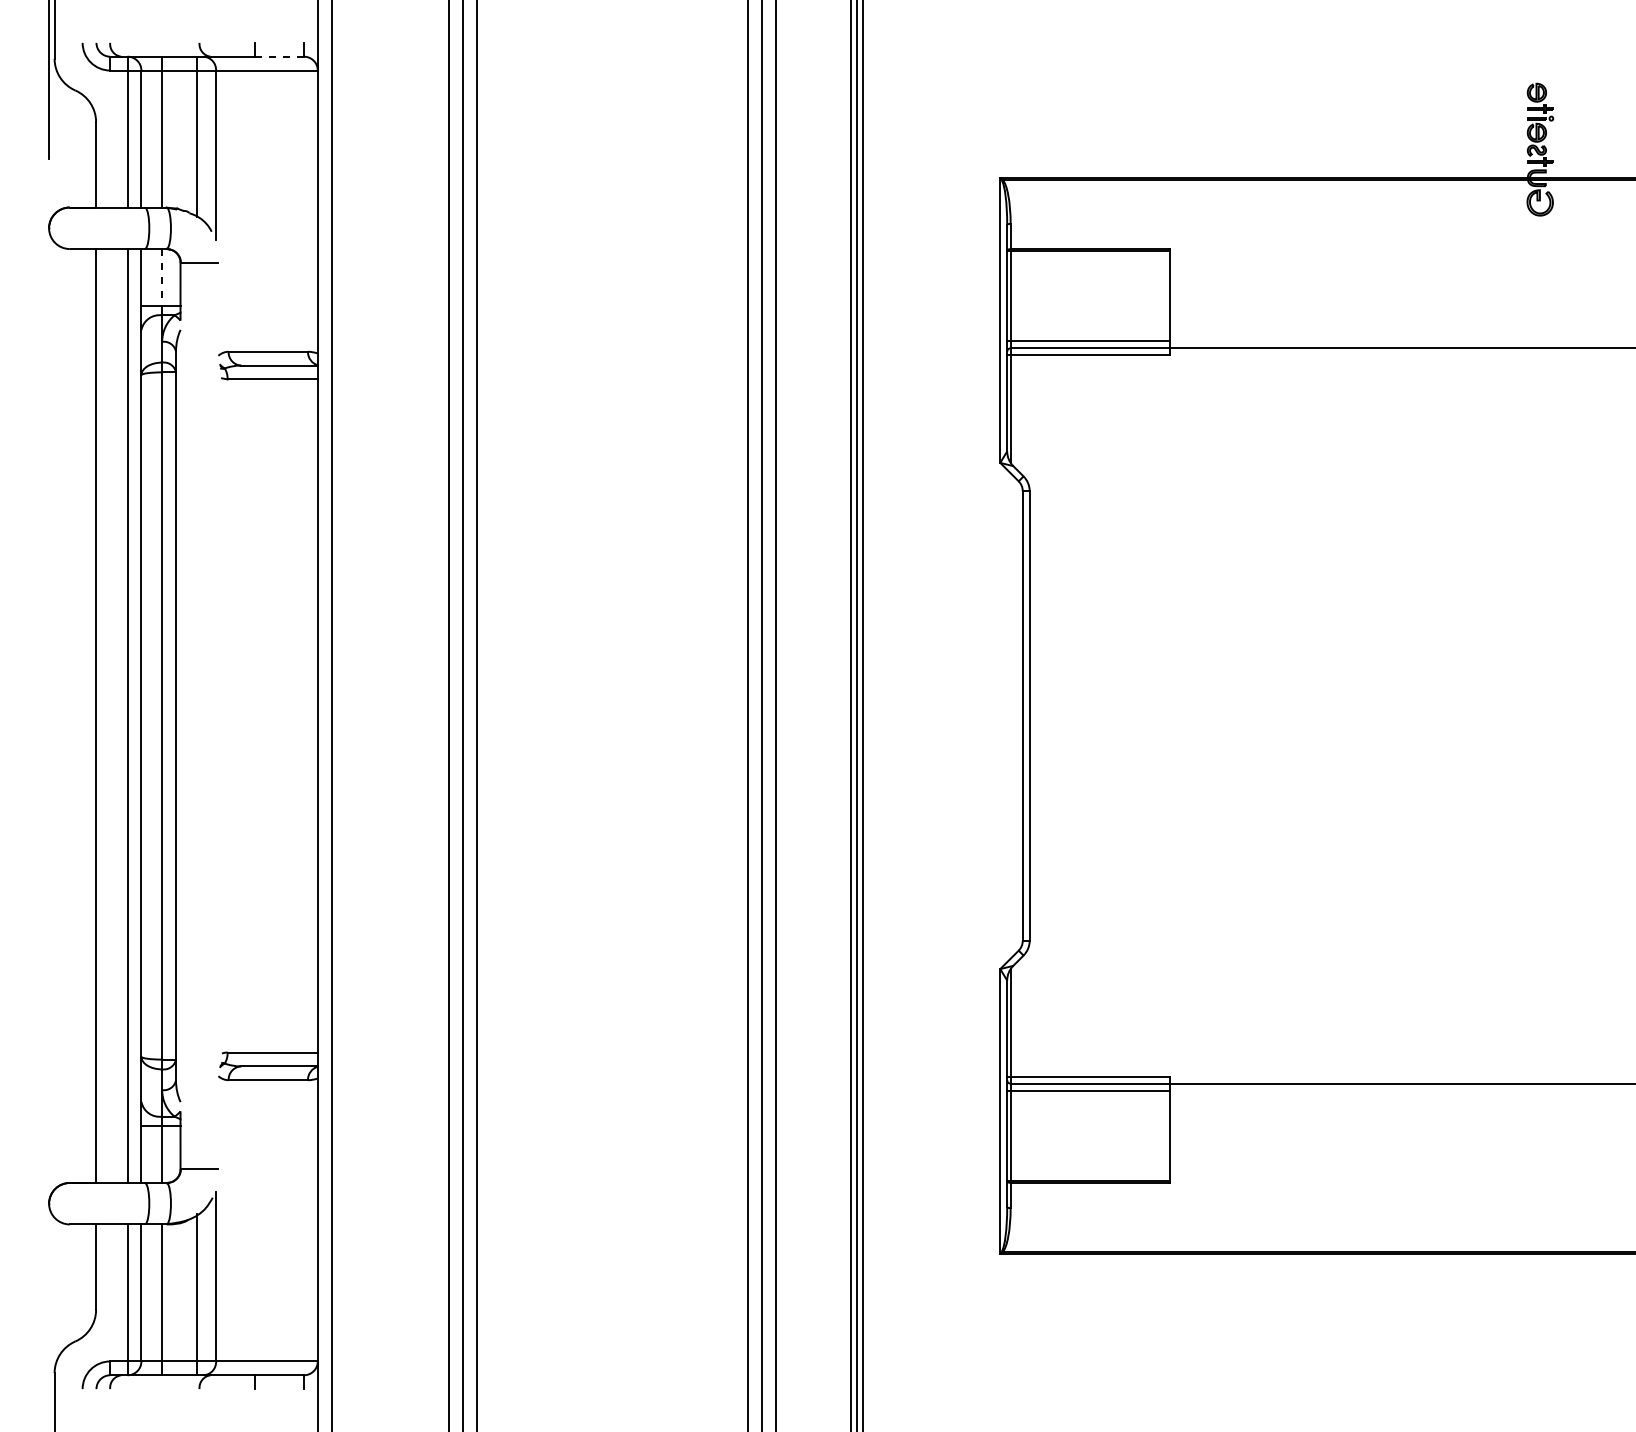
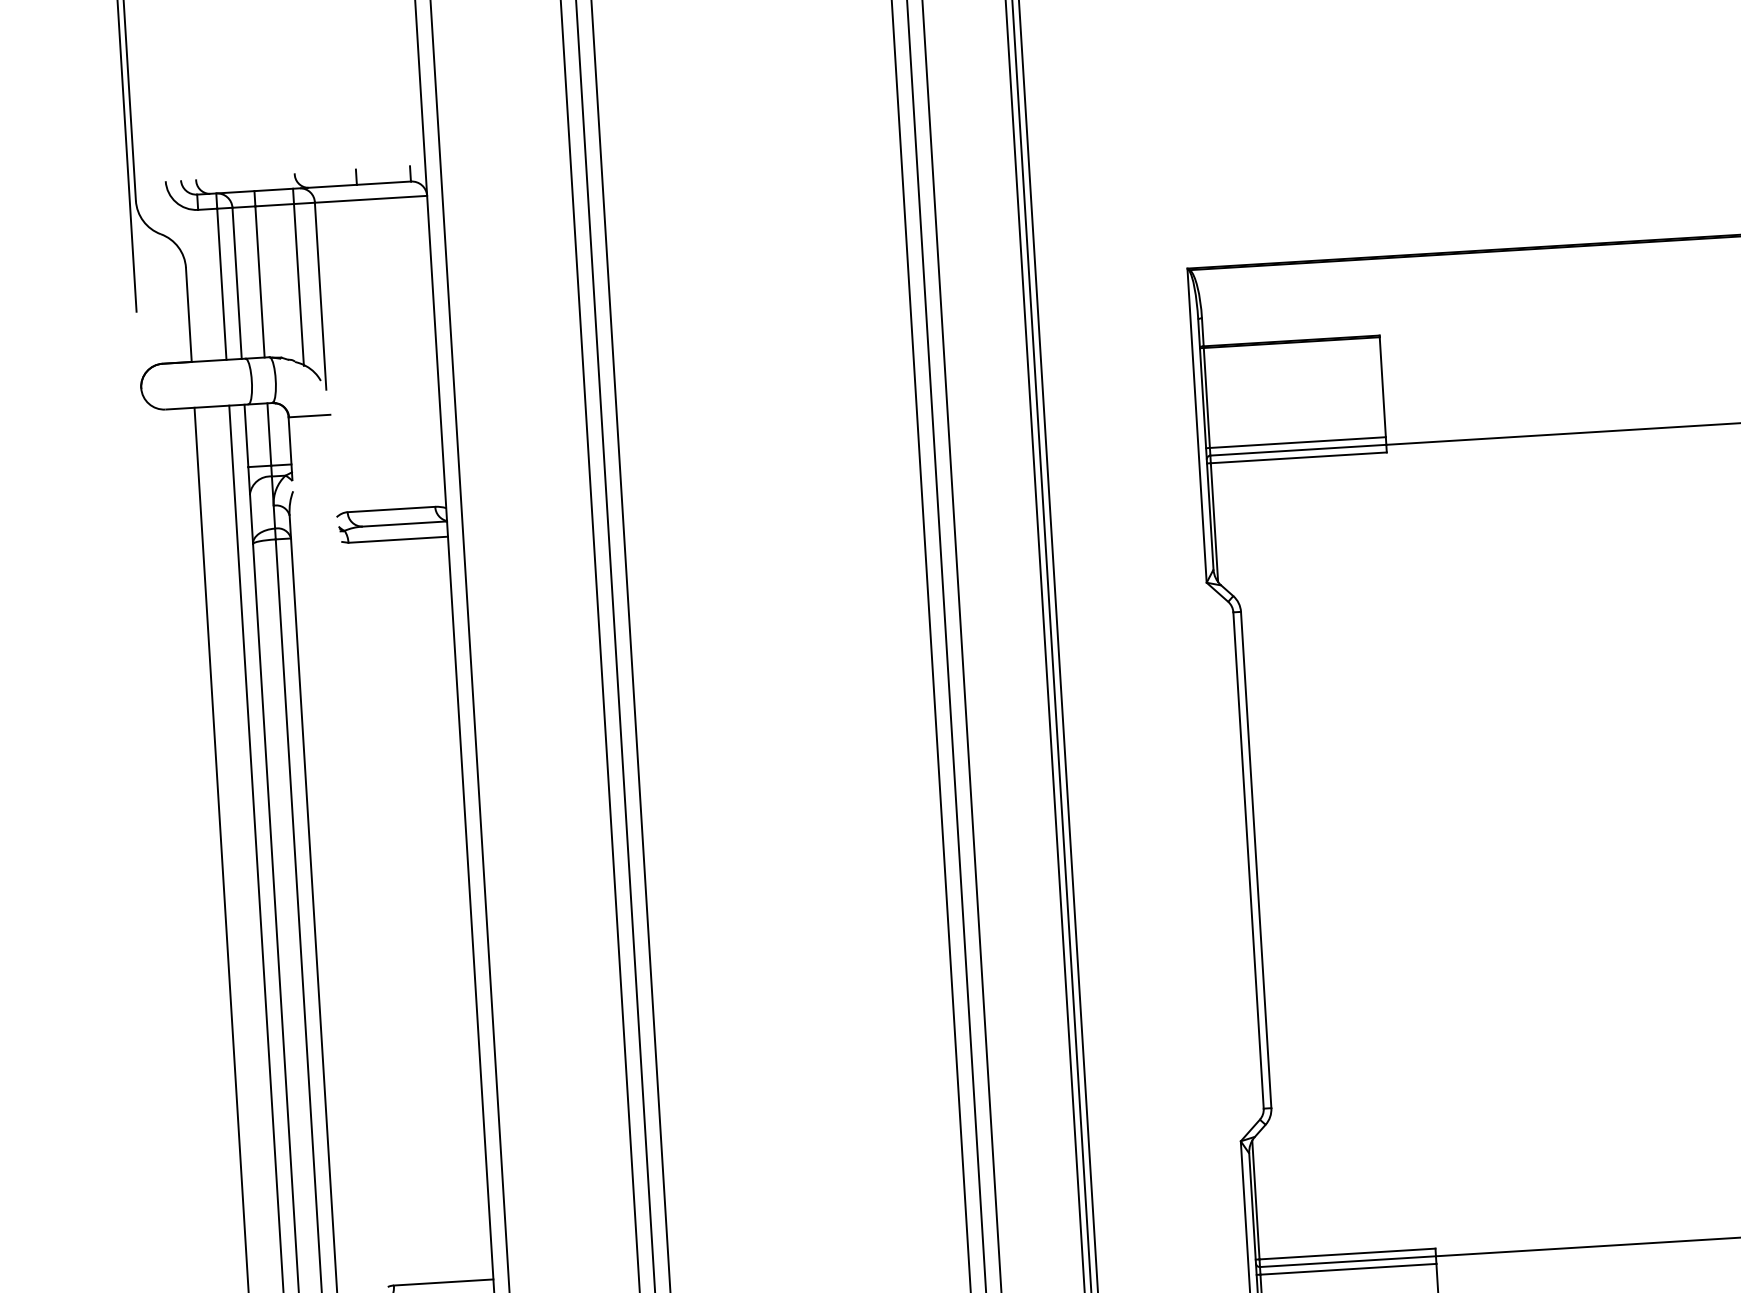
line: (279, 56) -> (383, 182), dashed -> solid
line: (162, 277) -> (269, 434), dashed -> solid

